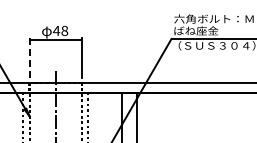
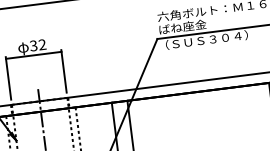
text: (60, 30) -> (37, 44), 48 -> 32
line: (29, 57) -> (8, 77), dashed -> solid

